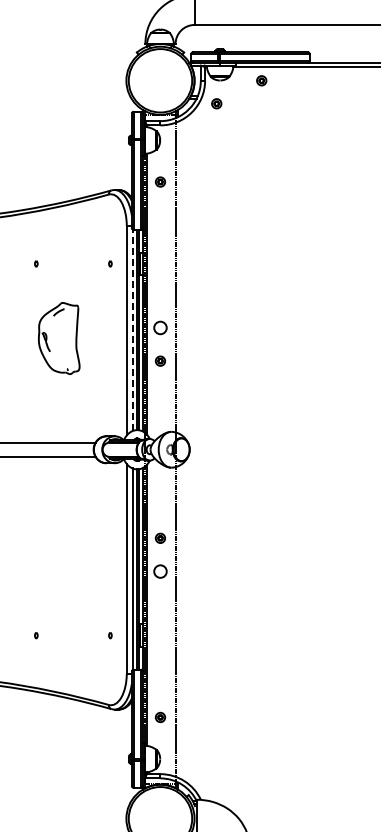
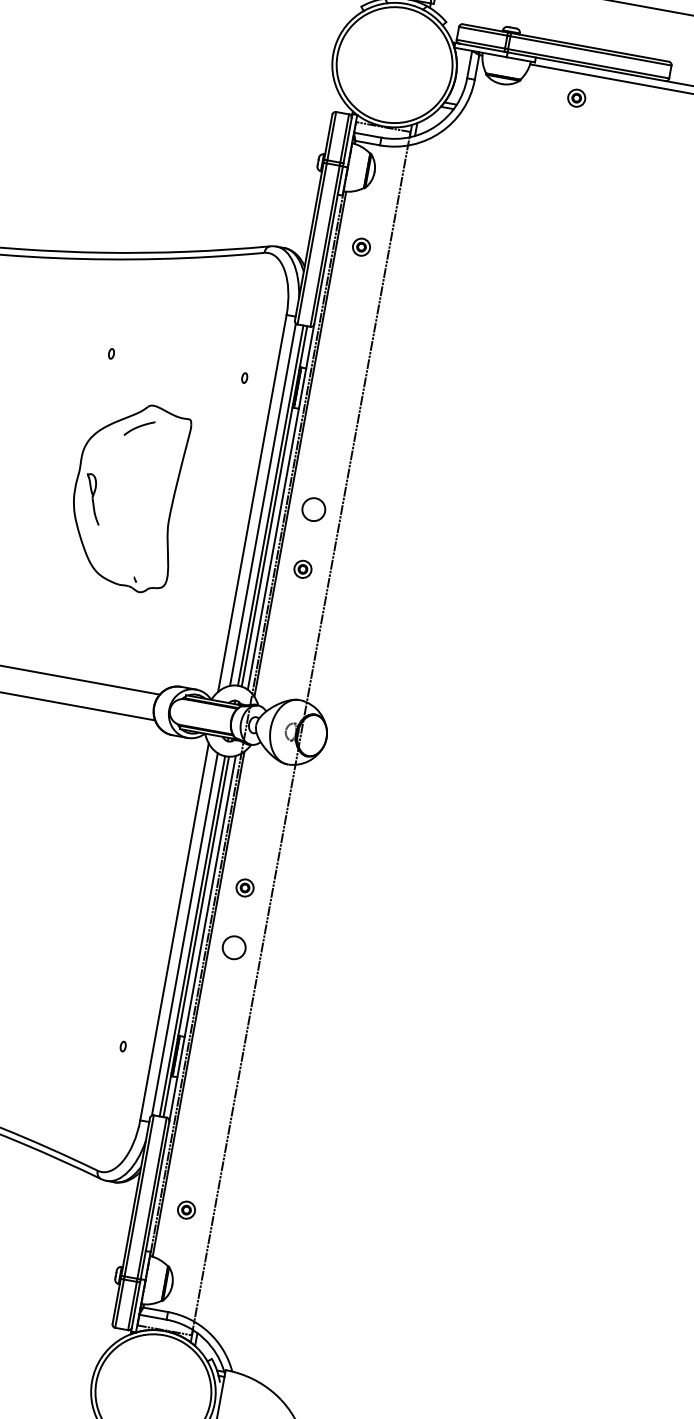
part: (216, 103) -> (487, 124), removed
line: (132, 330) -> (262, 505), dashed -> solid
part: (59, 338) -> (128, 495), size x1.43

